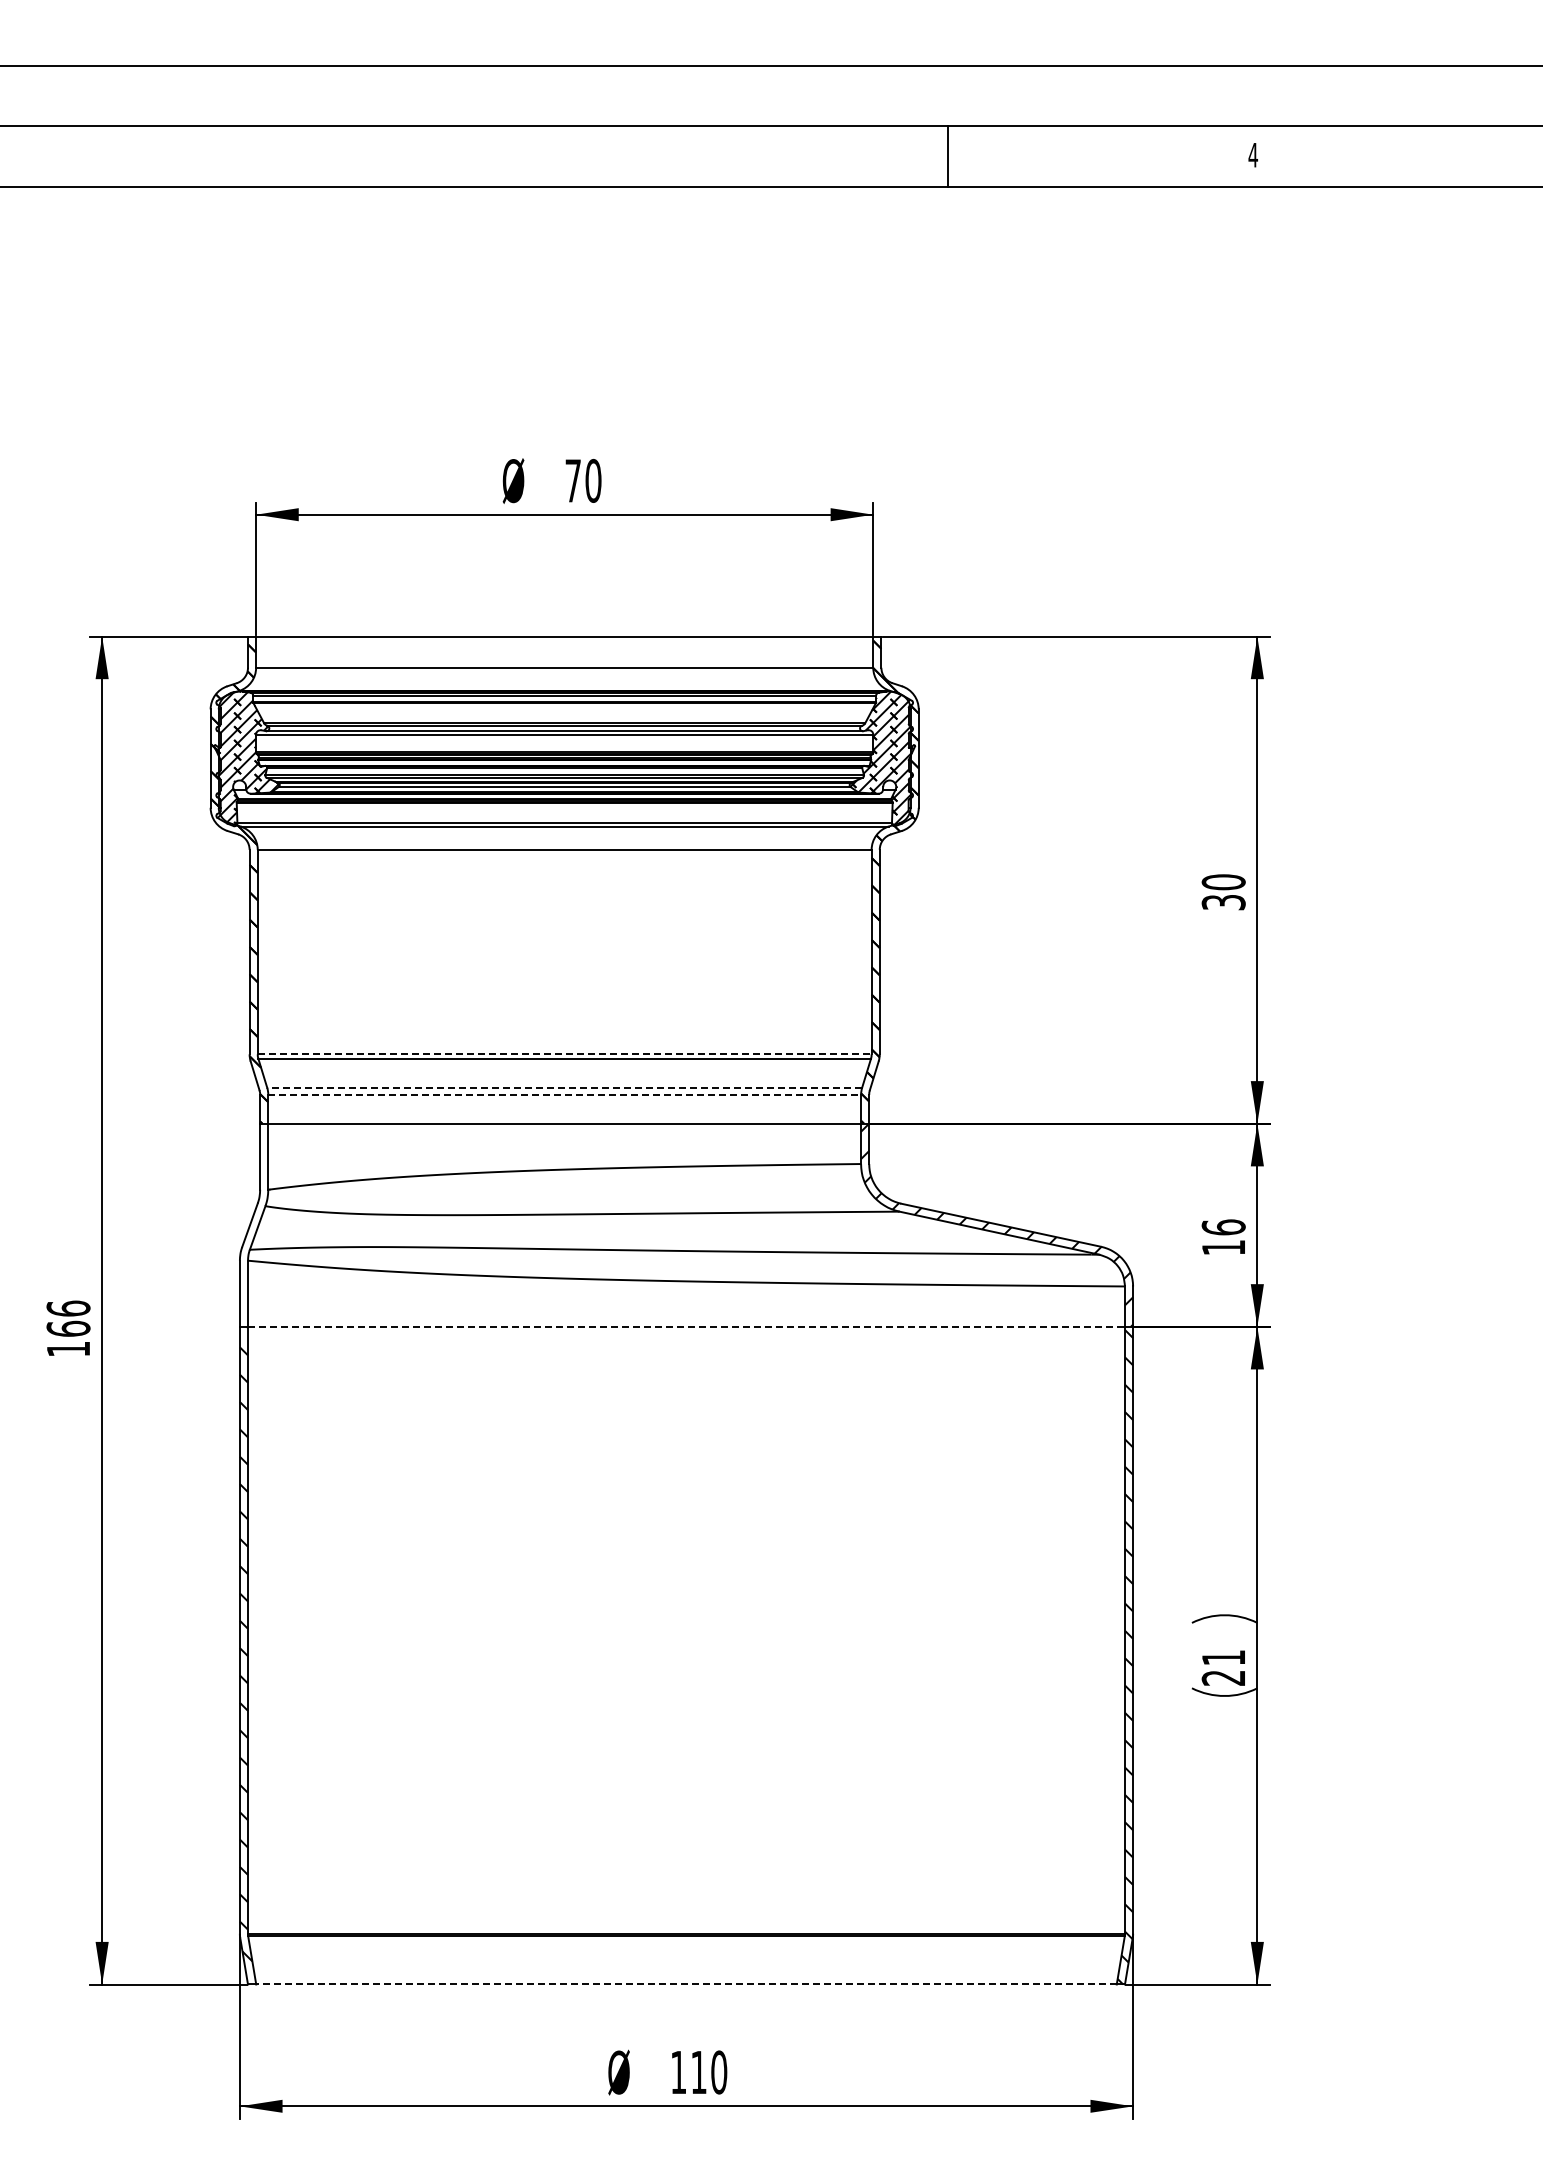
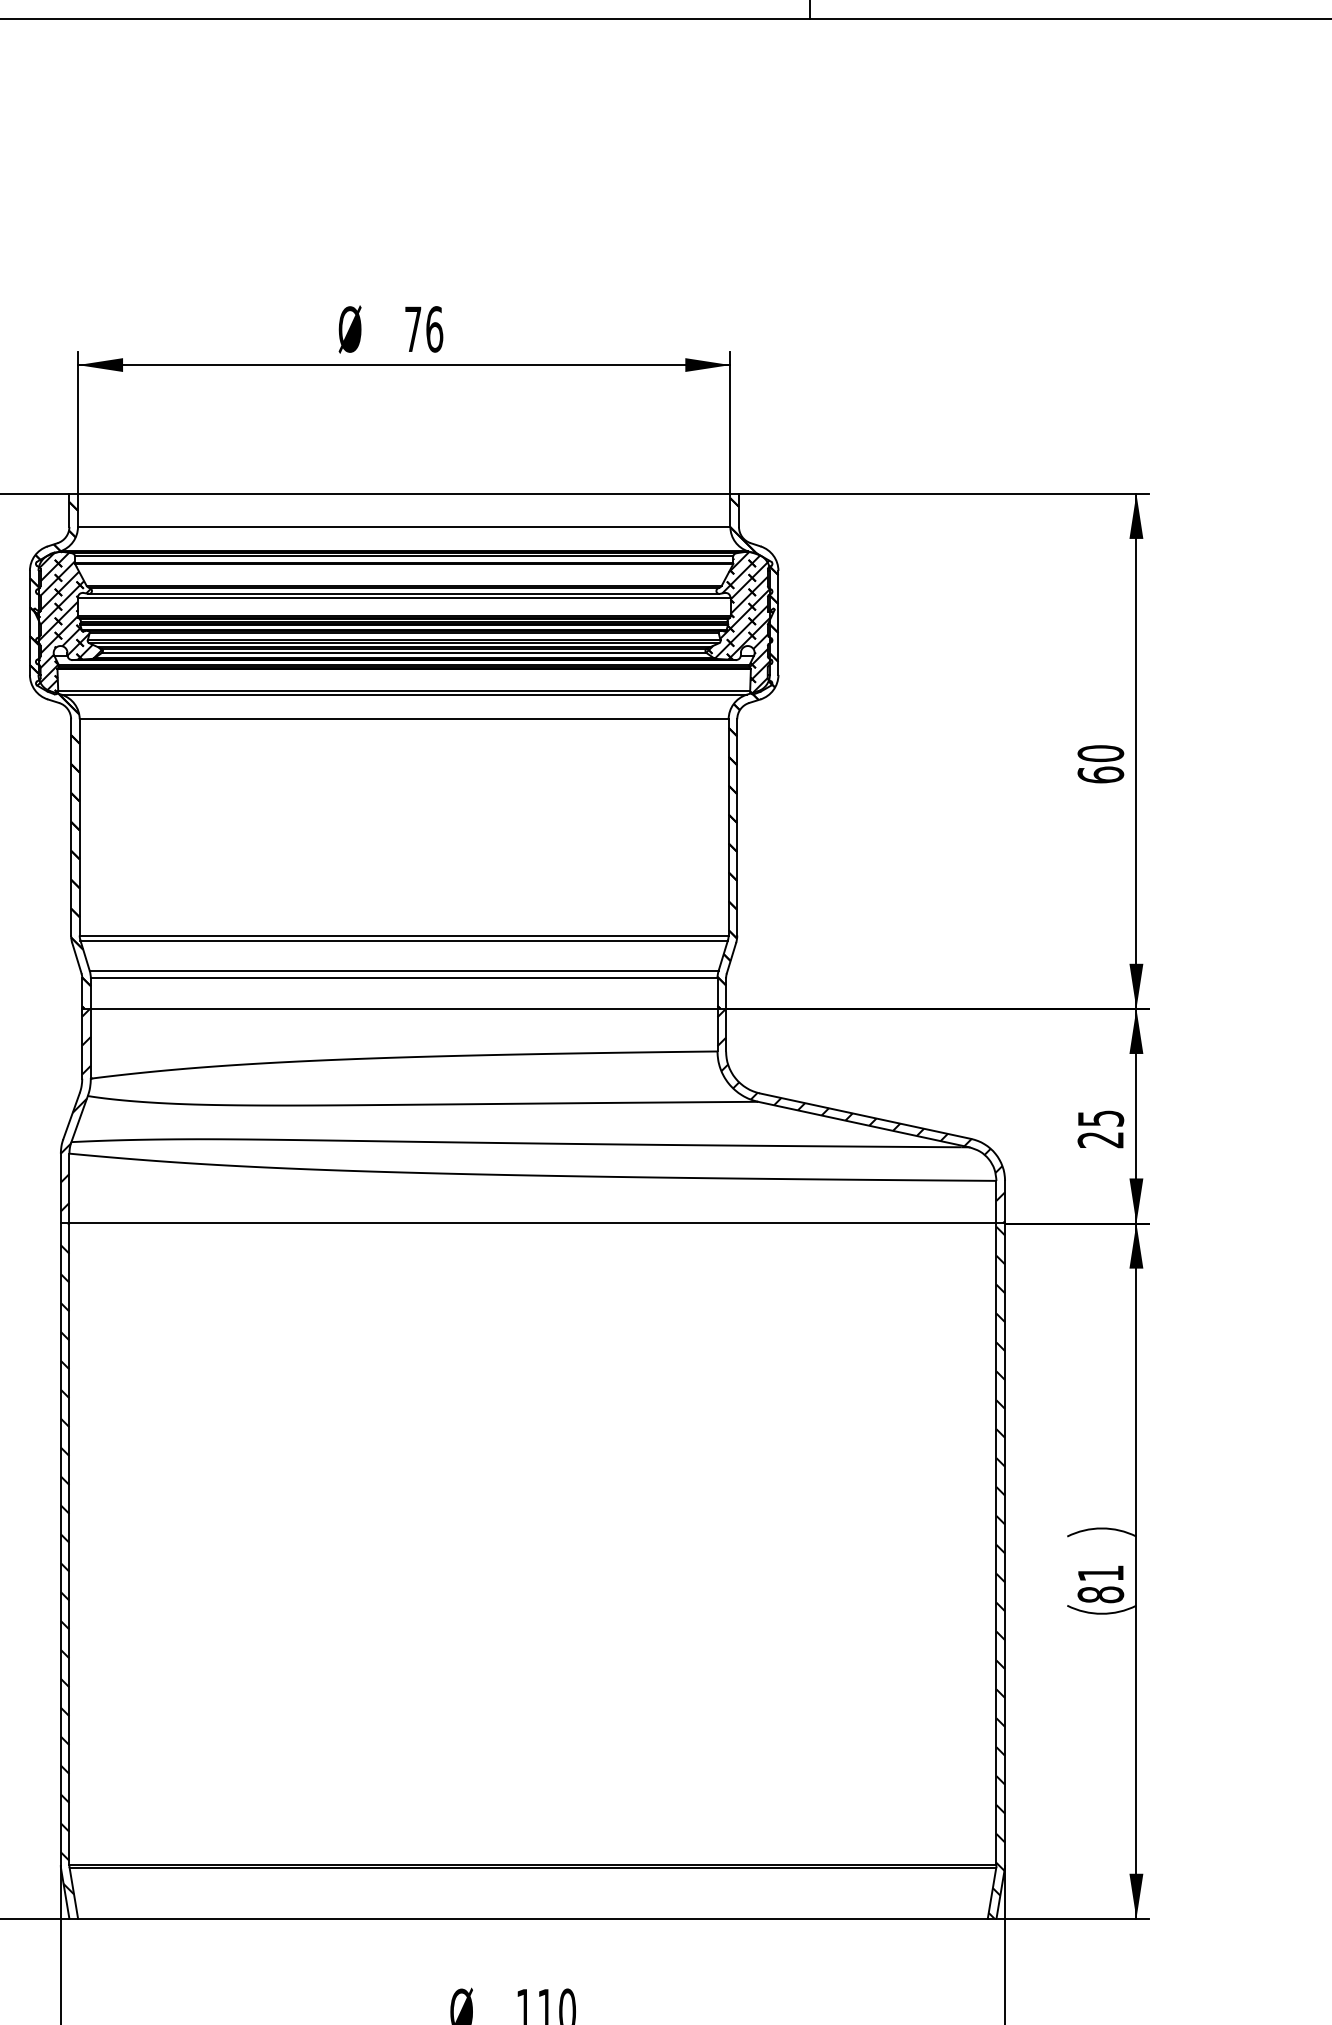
text: (593, 480) -> (434, 328), 70 -> 76
text: (1223, 902) -> (1100, 775), 30 -> 60
line: (564, 1054) -> (403, 935), dashed -> solid
line: (564, 1087) -> (403, 970), dashed -> solid
line: (565, 1094) -> (405, 977), dashed -> solid
hatch: (253, 1219) -> (75, 1110), added
text: (1223, 1237) -> (1100, 1129), 16 -> 25
line: (687, 1326) -> (534, 1223), dashed -> solid
text: (1223, 1677) -> (1100, 1594), 21 -> 81
line: (686, 1984) -> (532, 1918), dashed -> solid

